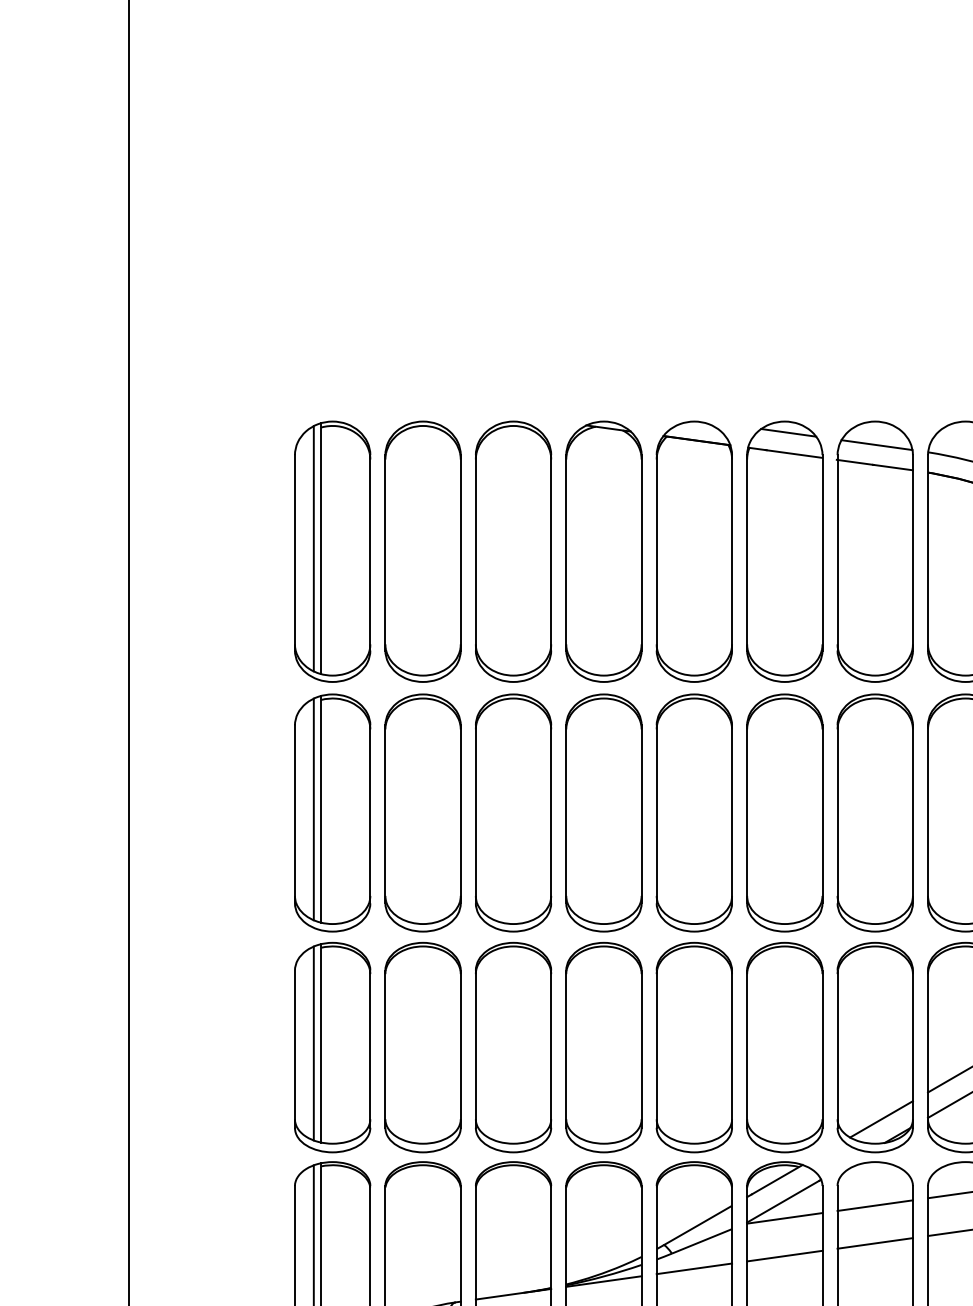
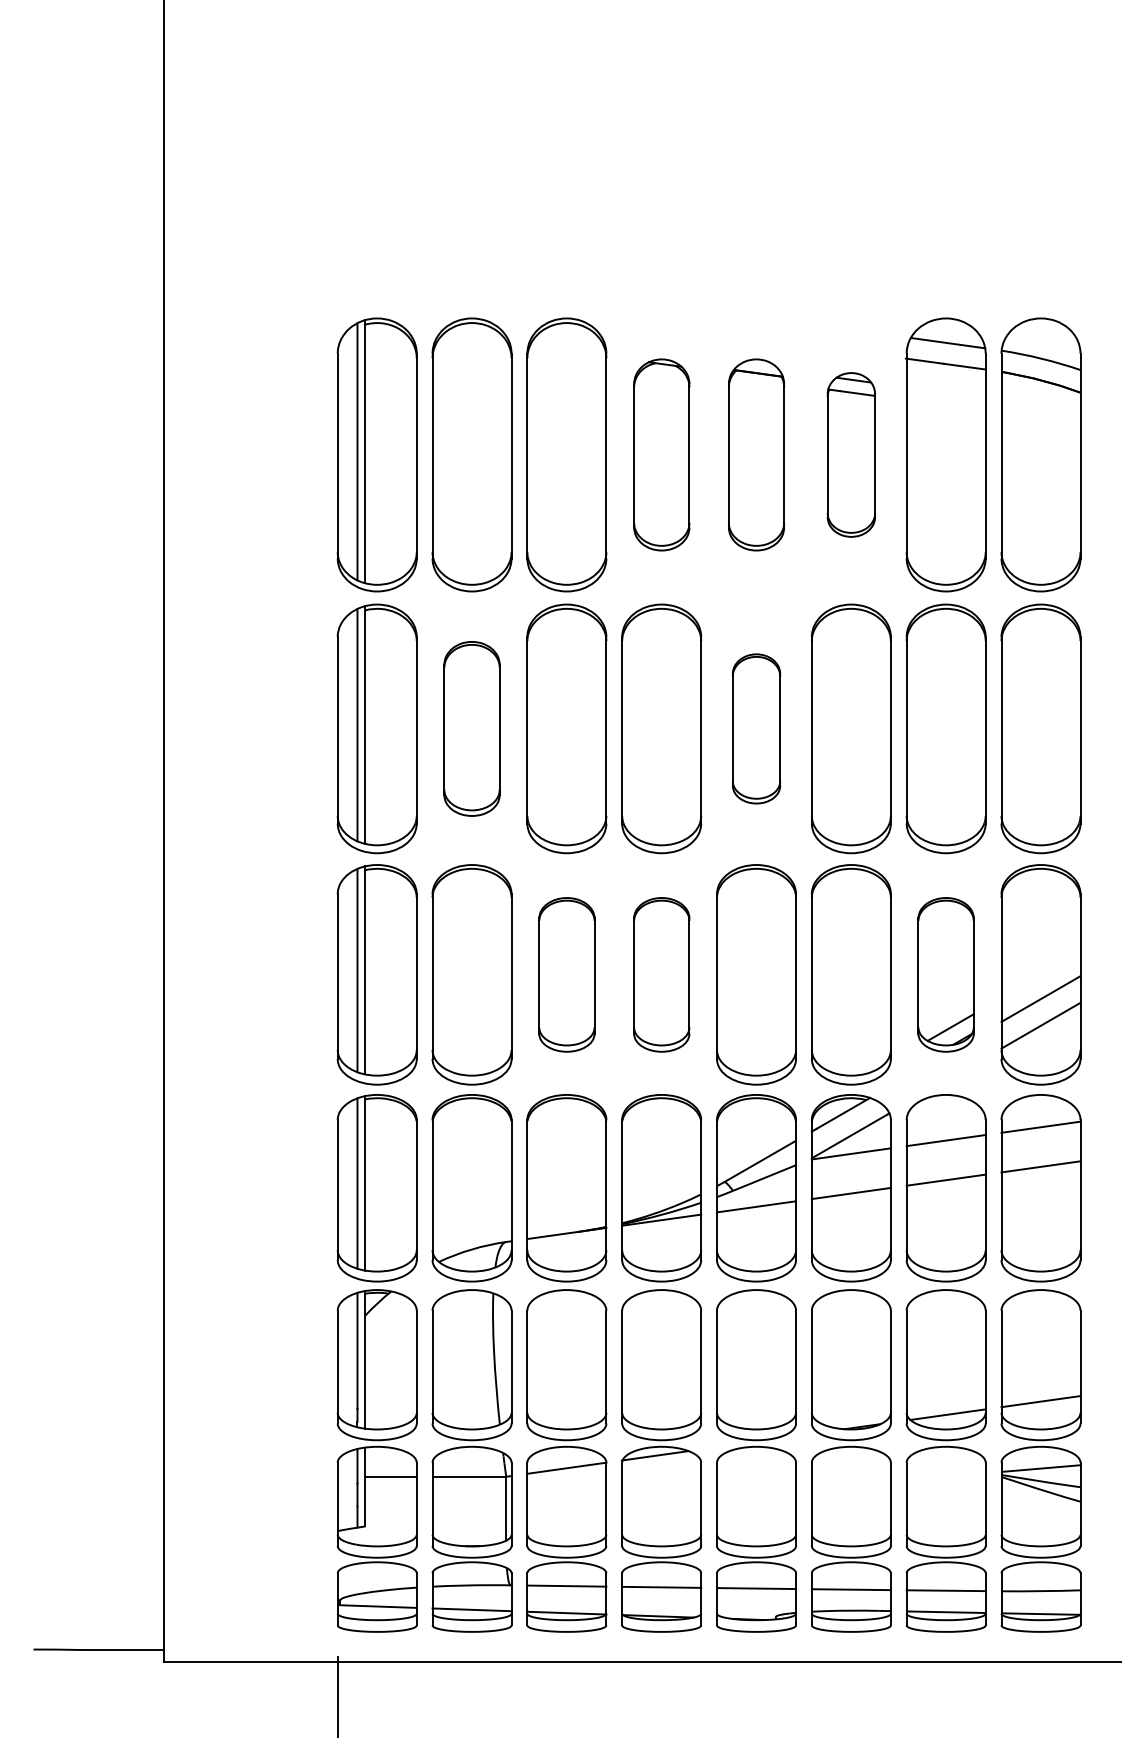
part: (603, 551) -> (661, 454), size x0.7
part: (694, 551) -> (756, 454), size x0.7
part: (784, 551) -> (851, 454), size x0.6
part: (422, 812) -> (471, 728), size x0.7
part: (694, 812) -> (756, 728), size x0.6
part: (513, 1047) -> (566, 974), size x0.7
part: (603, 1047) -> (661, 974), size x0.7
part: (874, 1047) -> (945, 974), size x0.7

